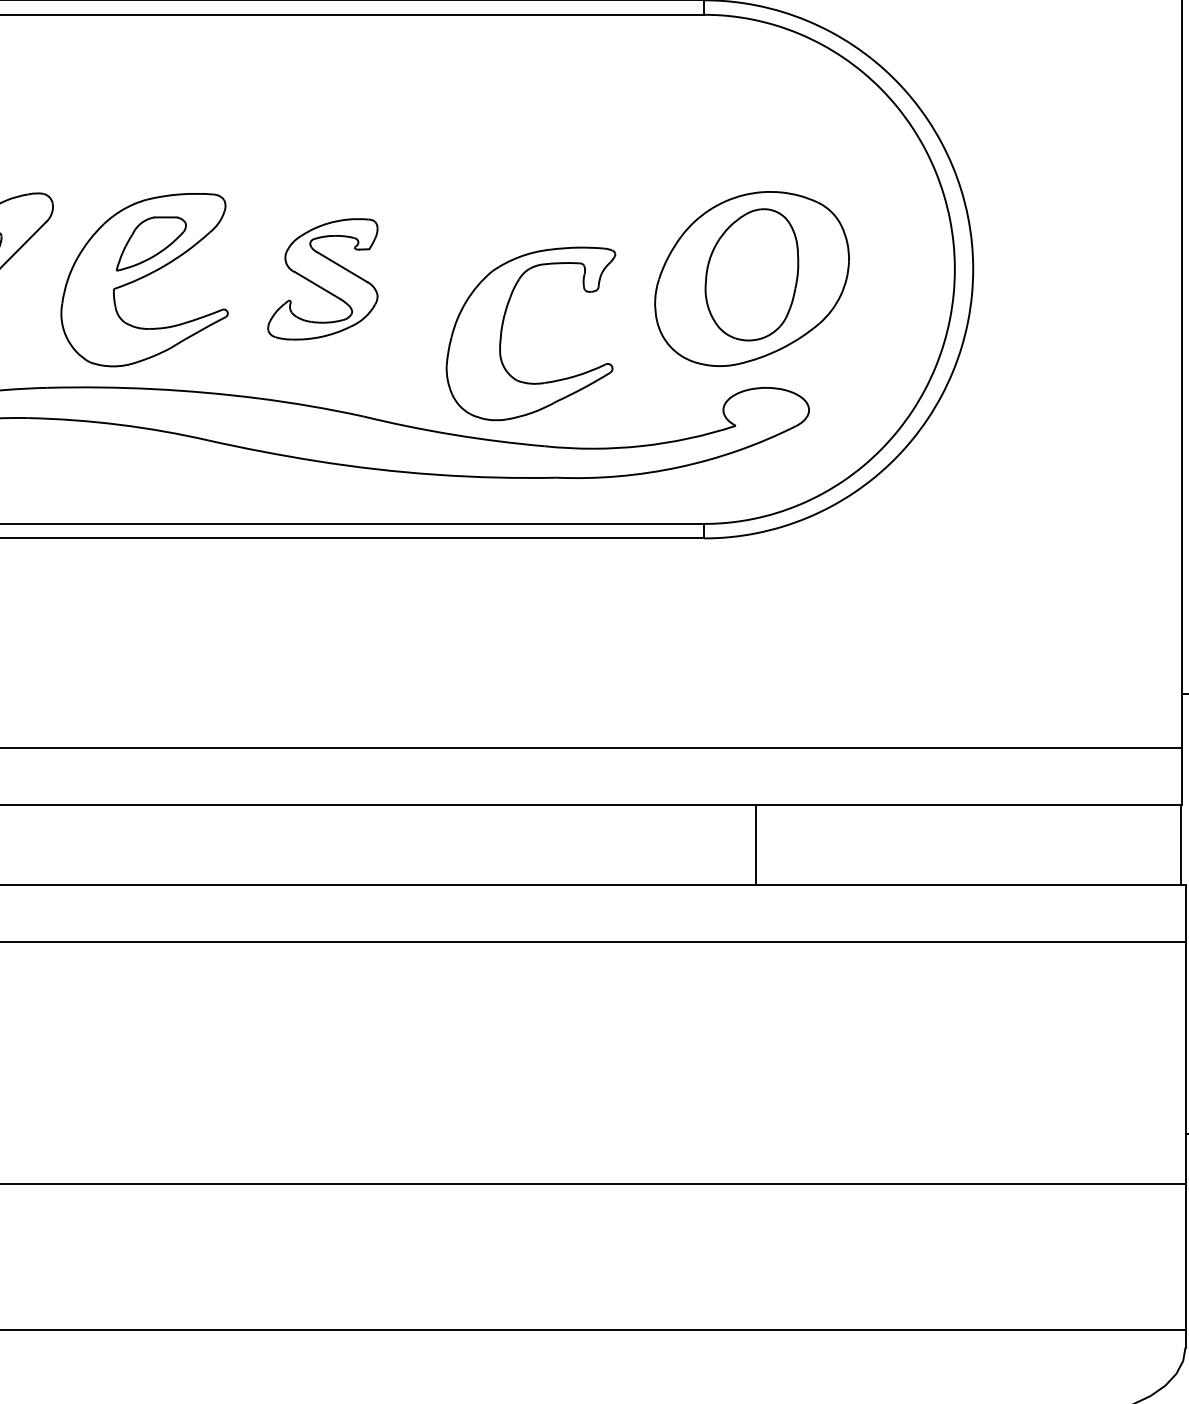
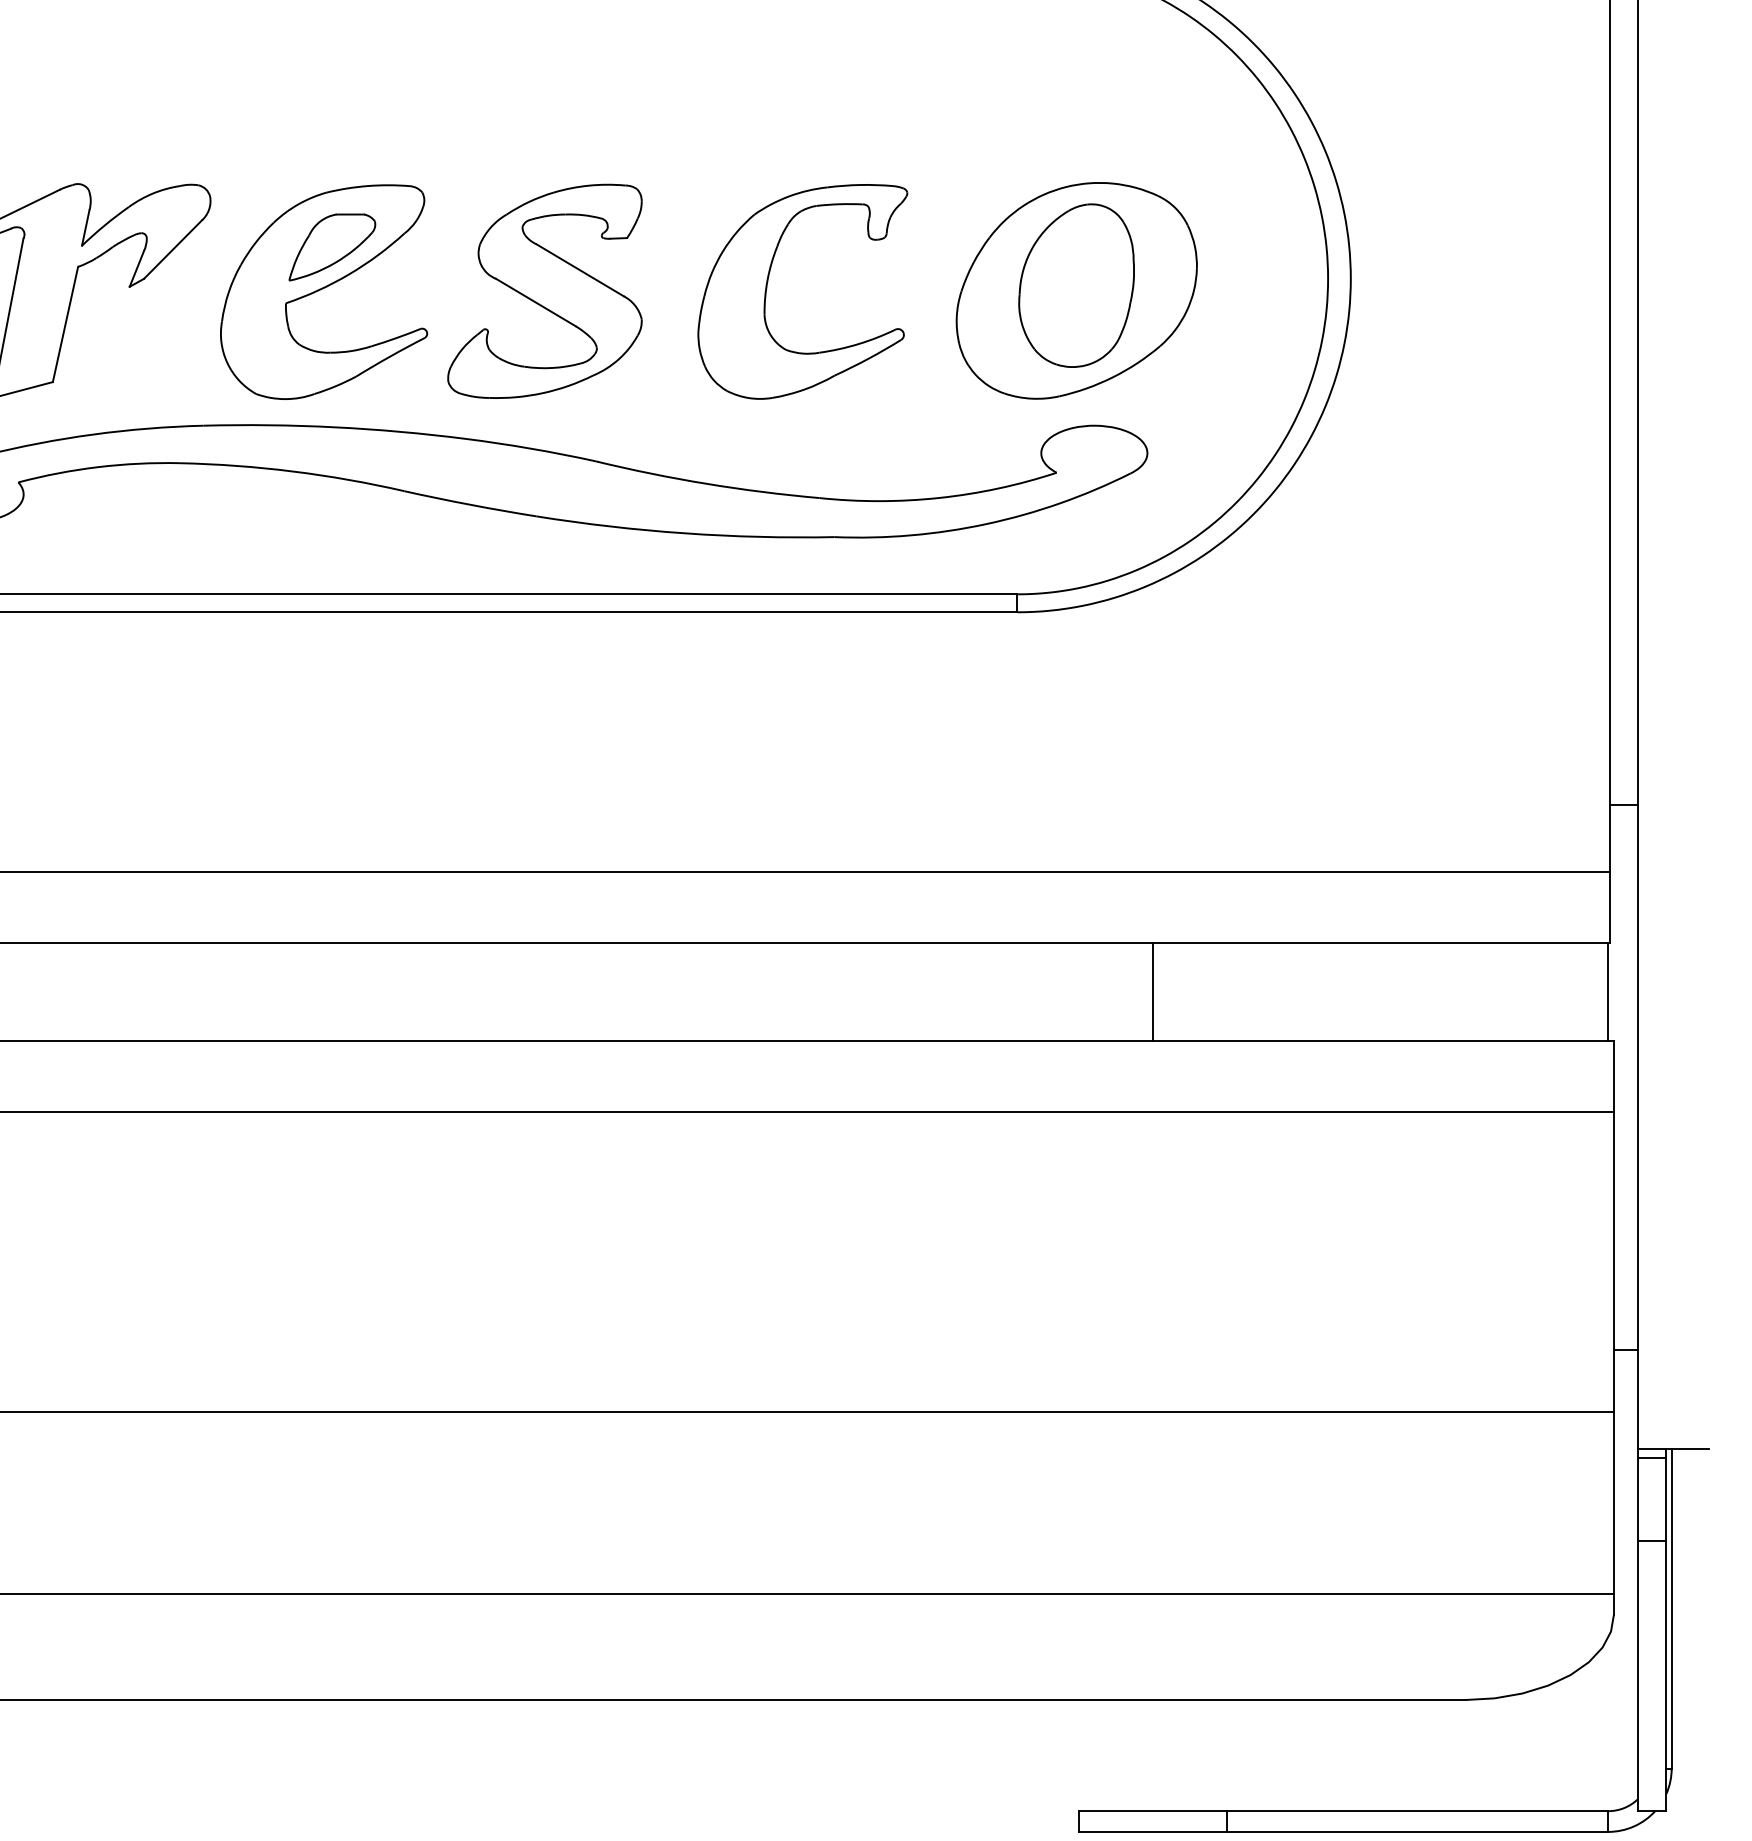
part: (322, 278) -> (544, 290), size x1.43
part: (502, 331) -> (767, 288), moved
line: (755, 844) -> (1153, 991), moved

